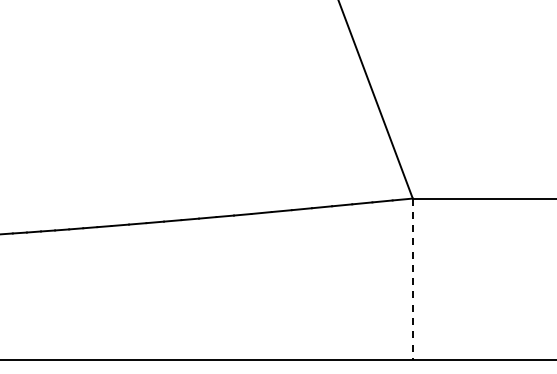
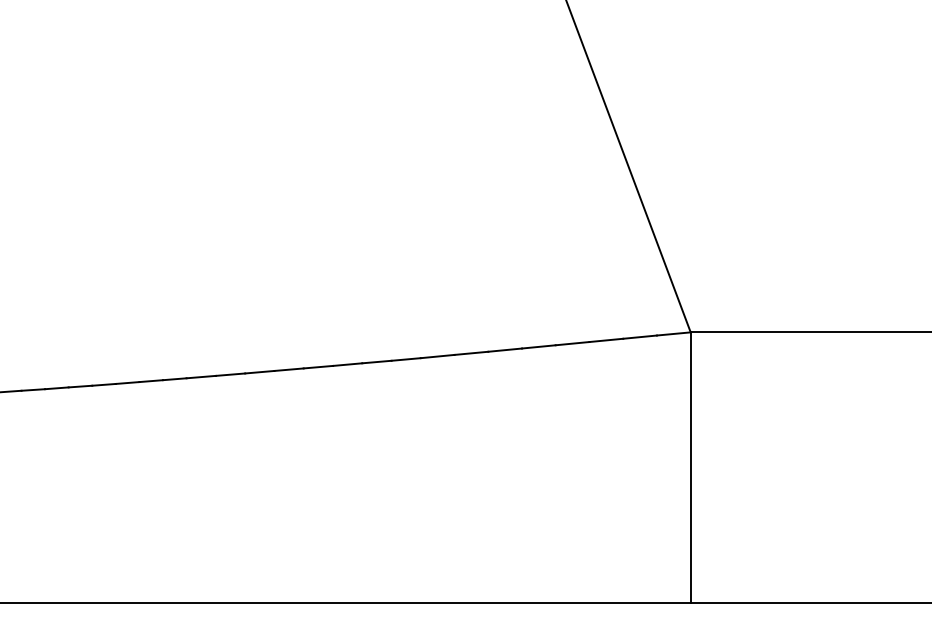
line: (412, 279) -> (690, 467), dashed -> solid

